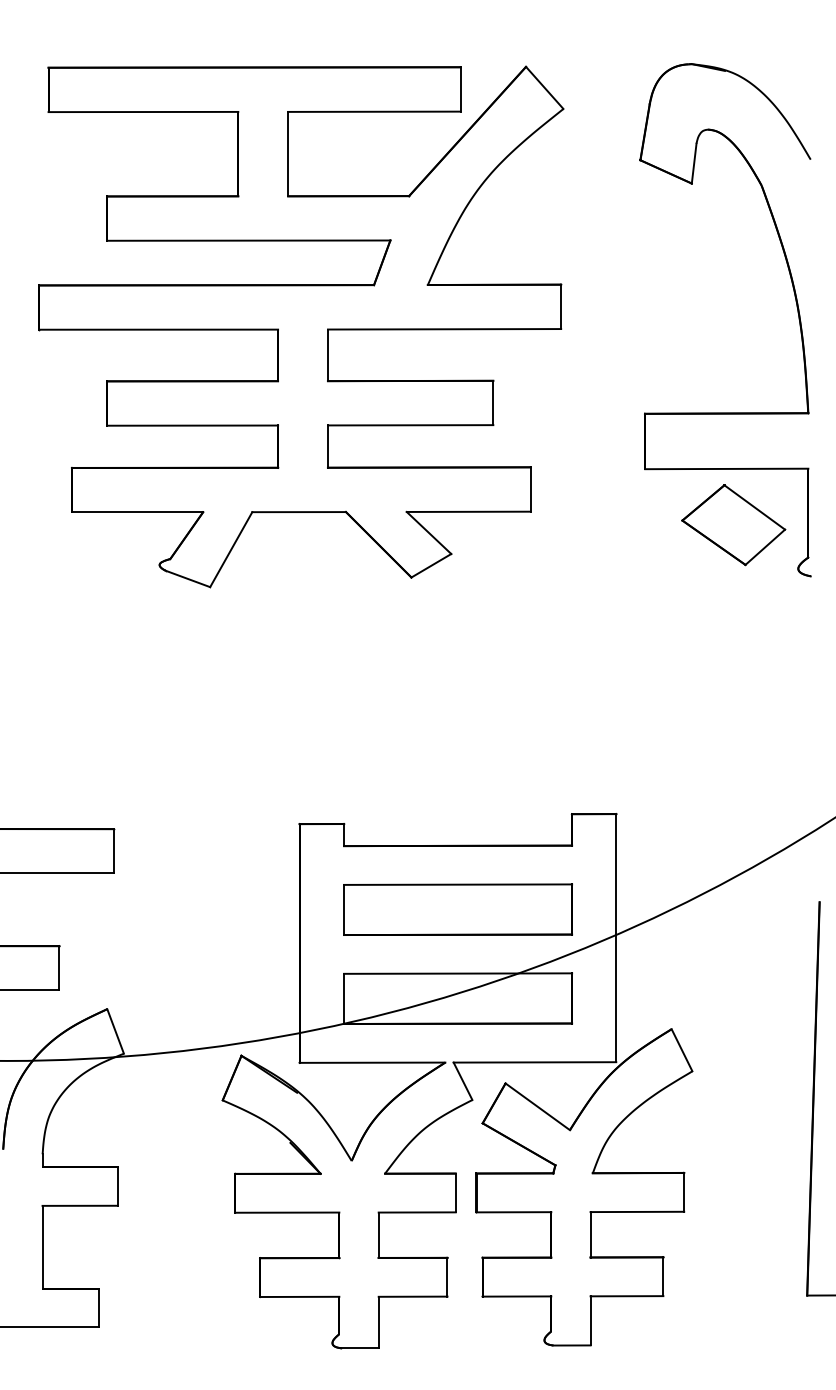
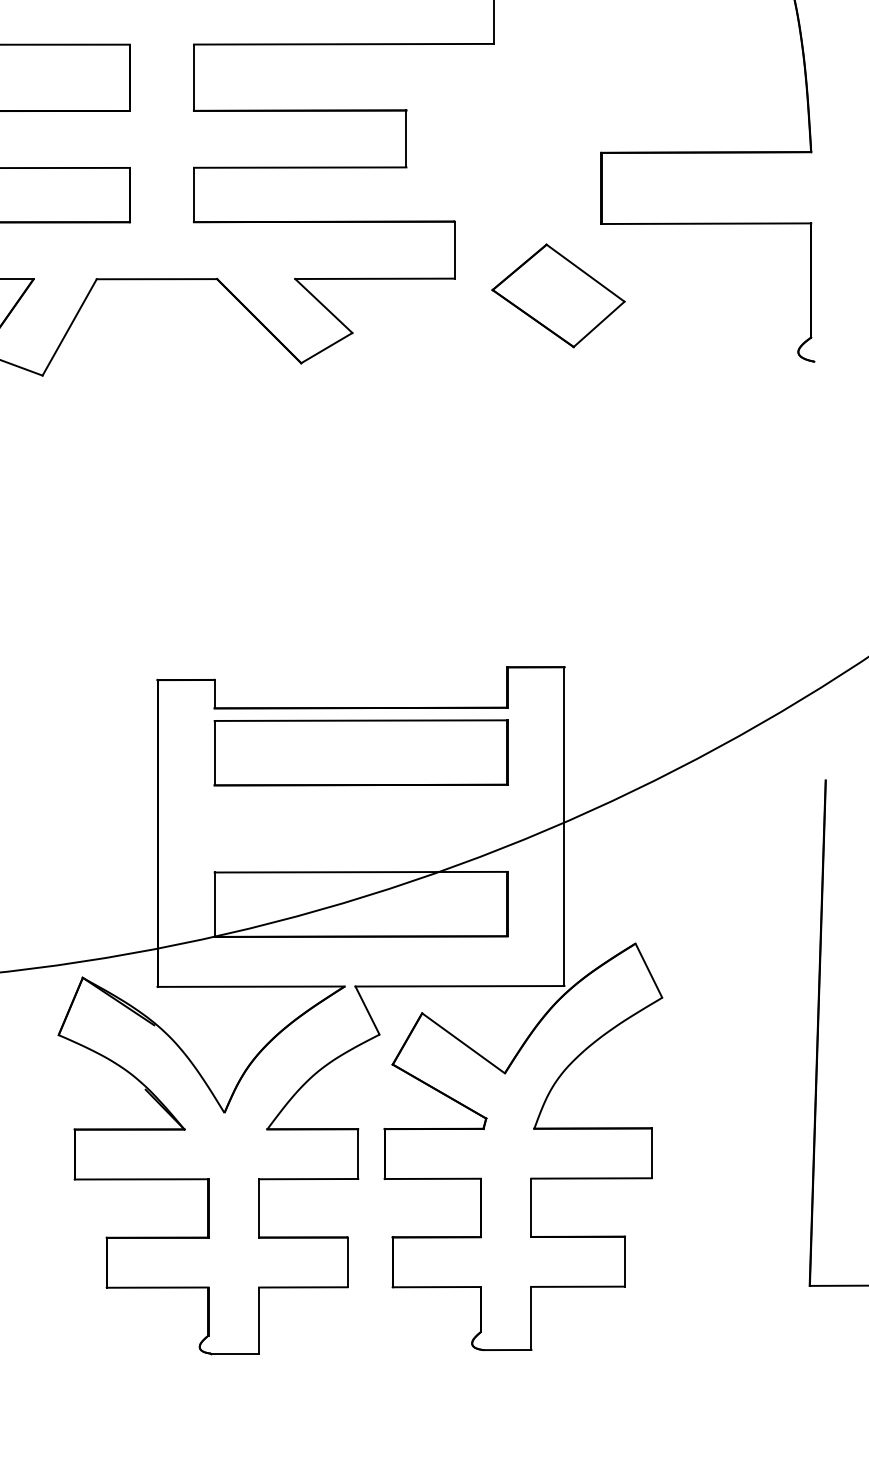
part: (733, 525) -> (558, 296), moved
part: (457, 909) -> (360, 752), moved

